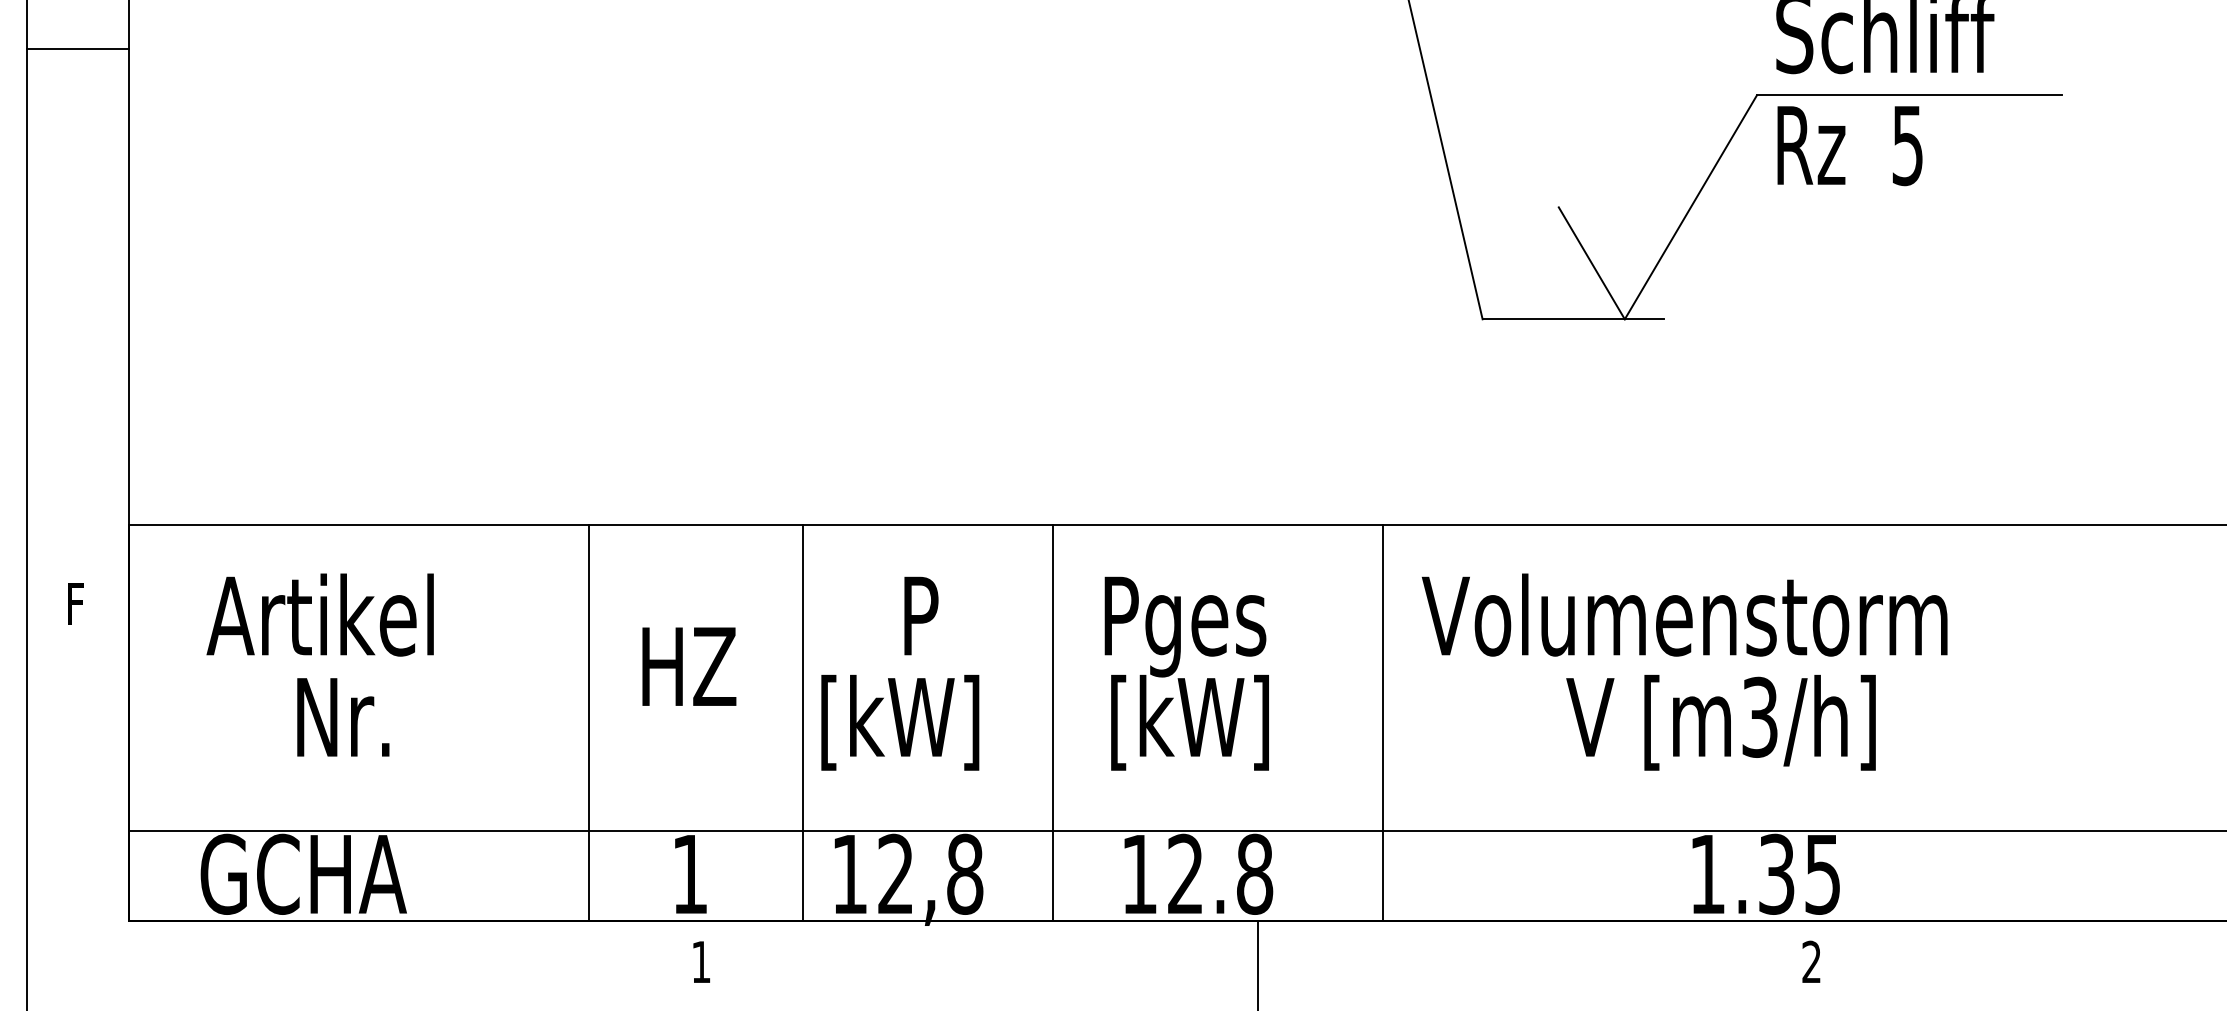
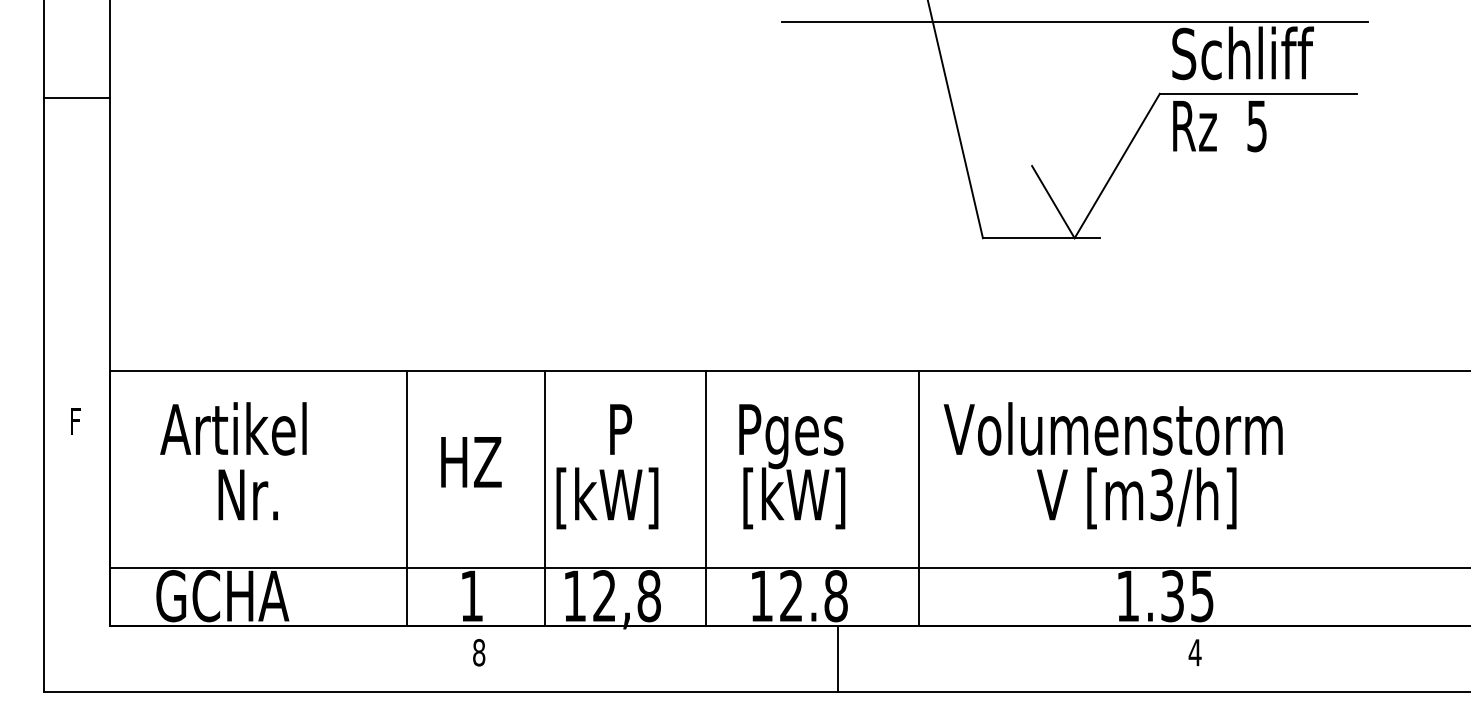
line: (78, 49) -> (77, 98), moved
text: (701, 961) -> (479, 652), 1 -> 8
text: (1810, 961) -> (1194, 652), 2 -> 4

